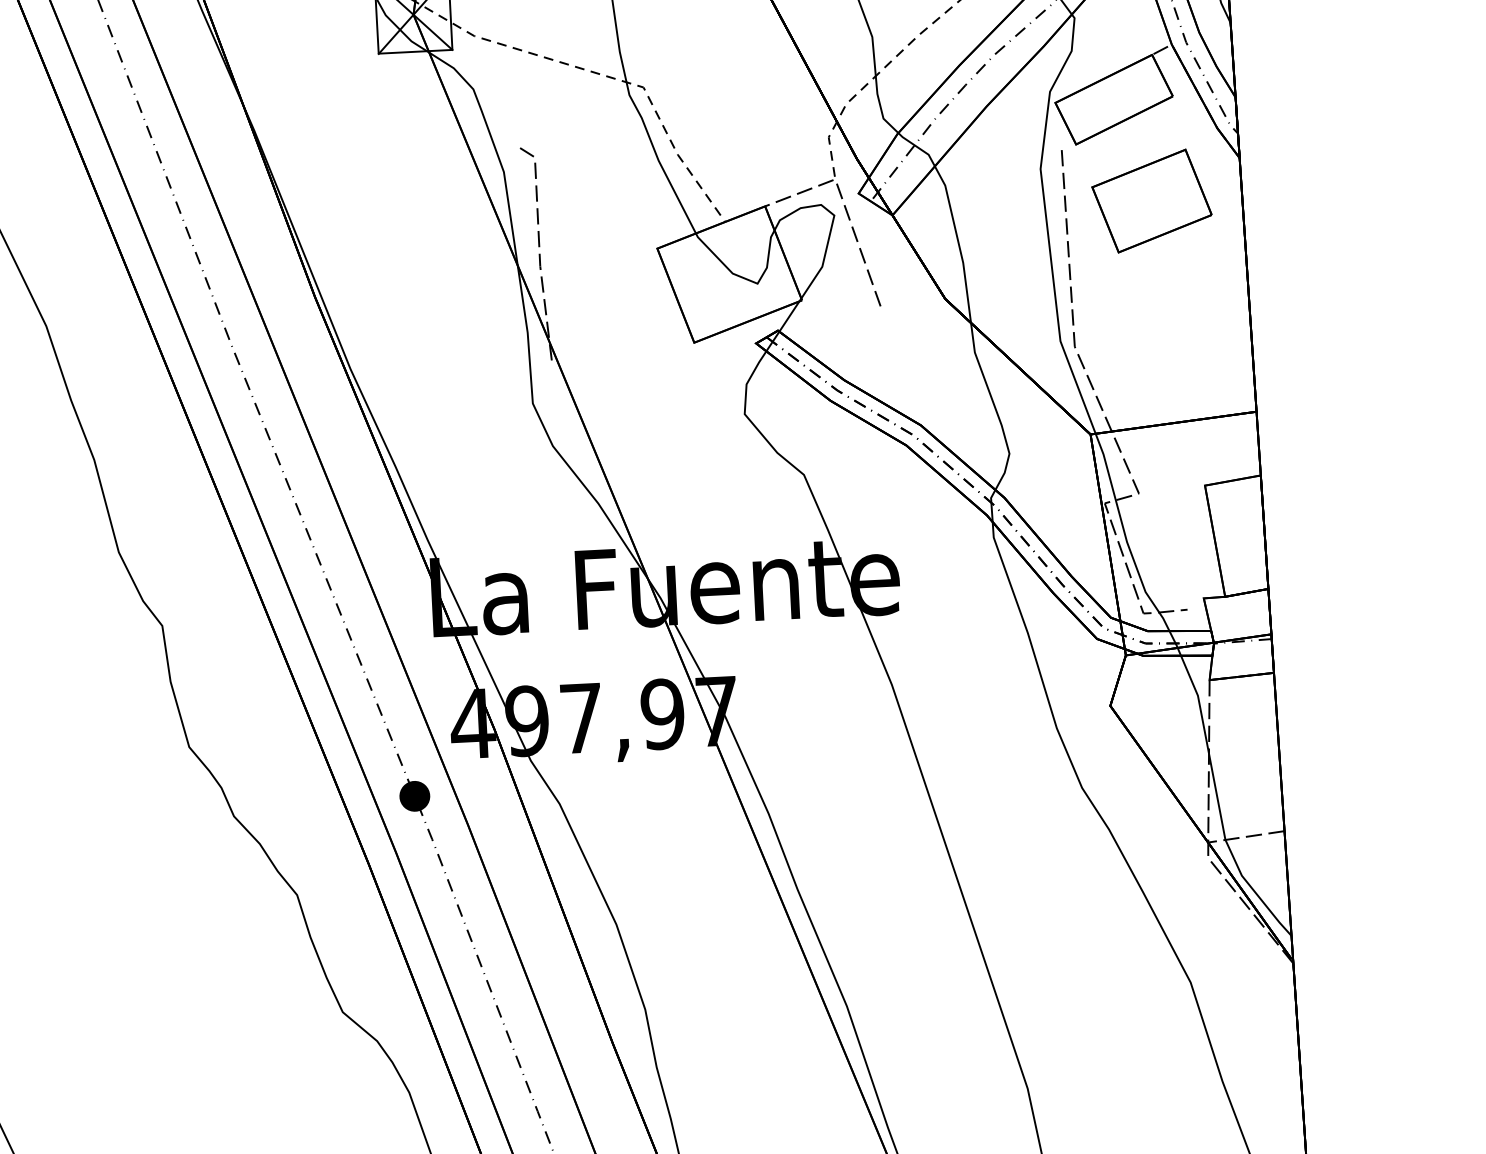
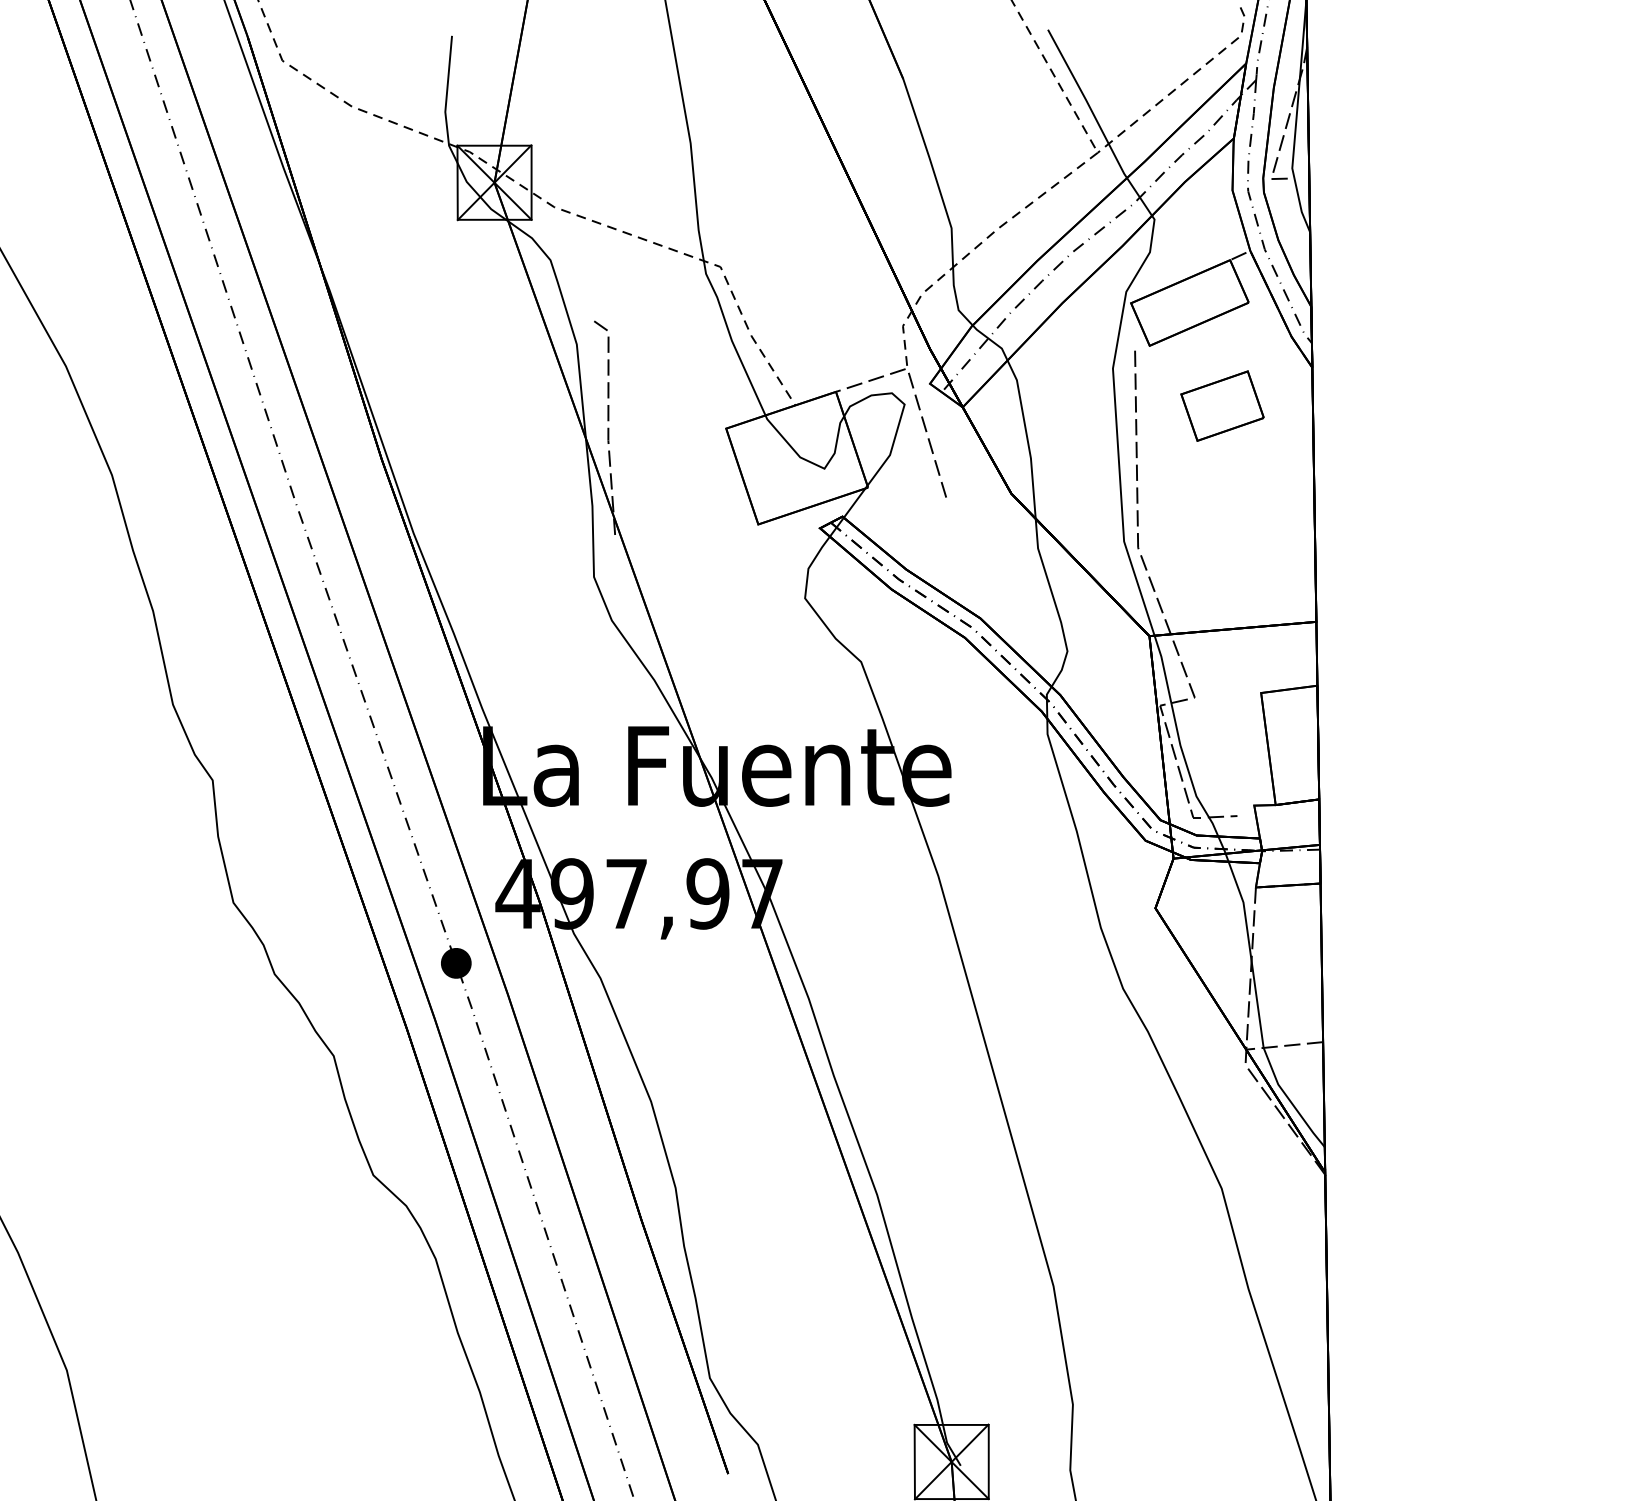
part: (1151, 200) -> (1222, 405), size x0.7

